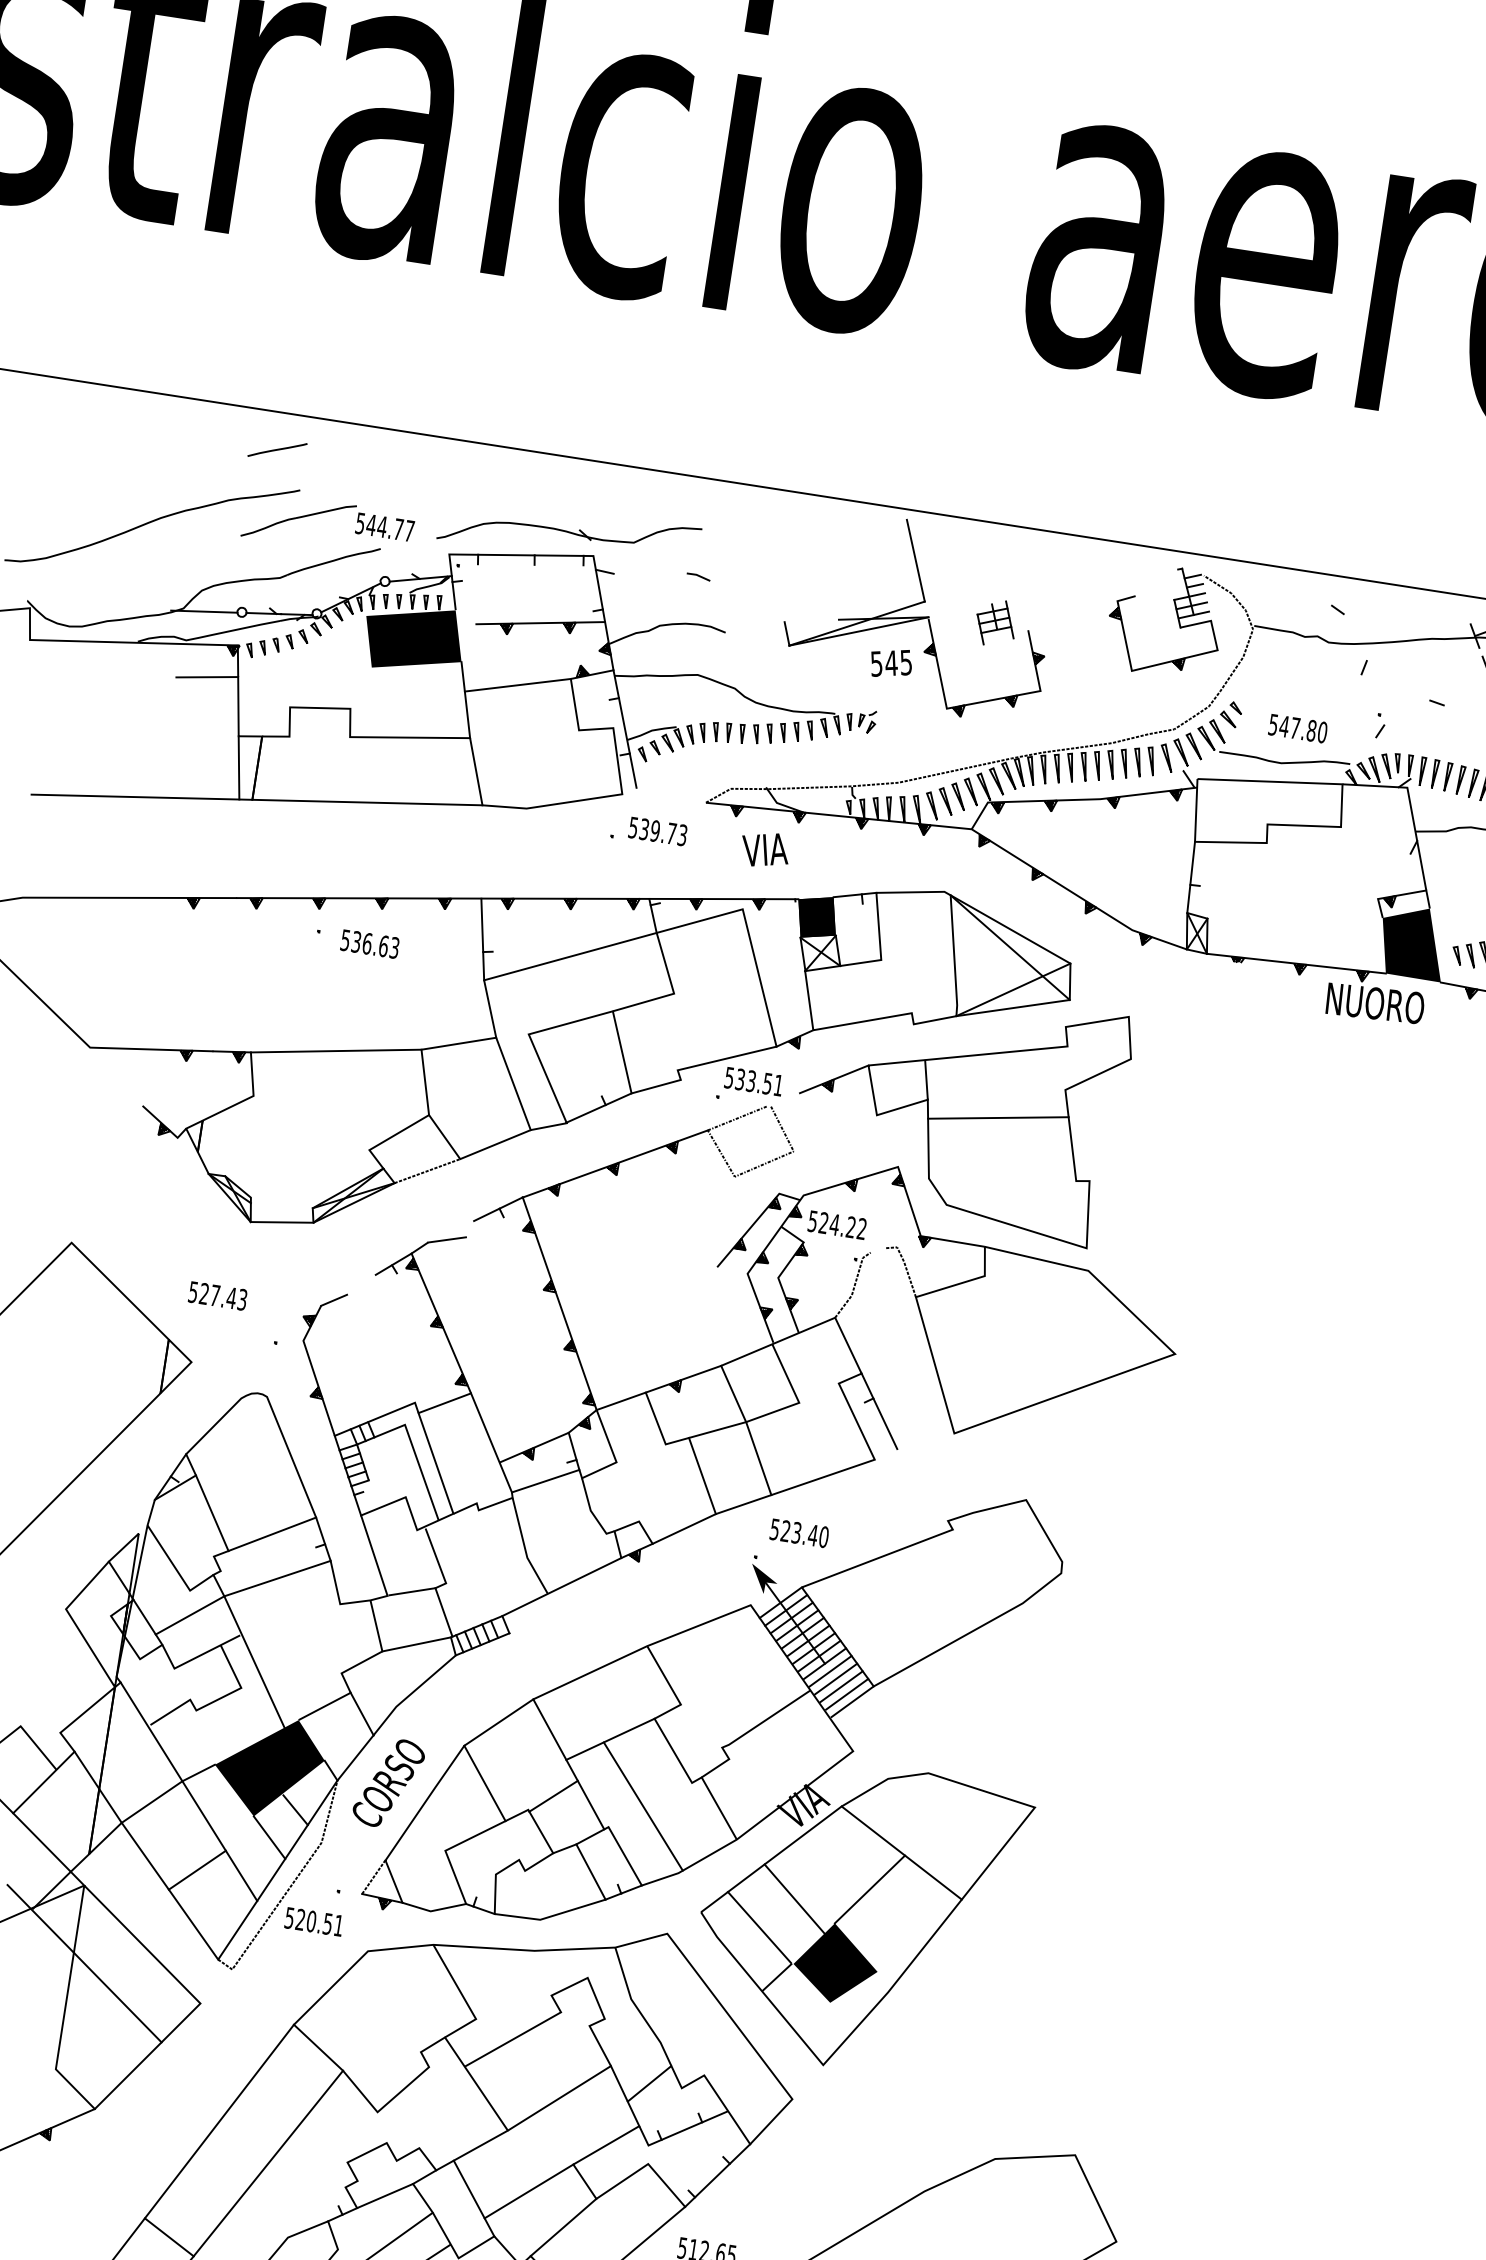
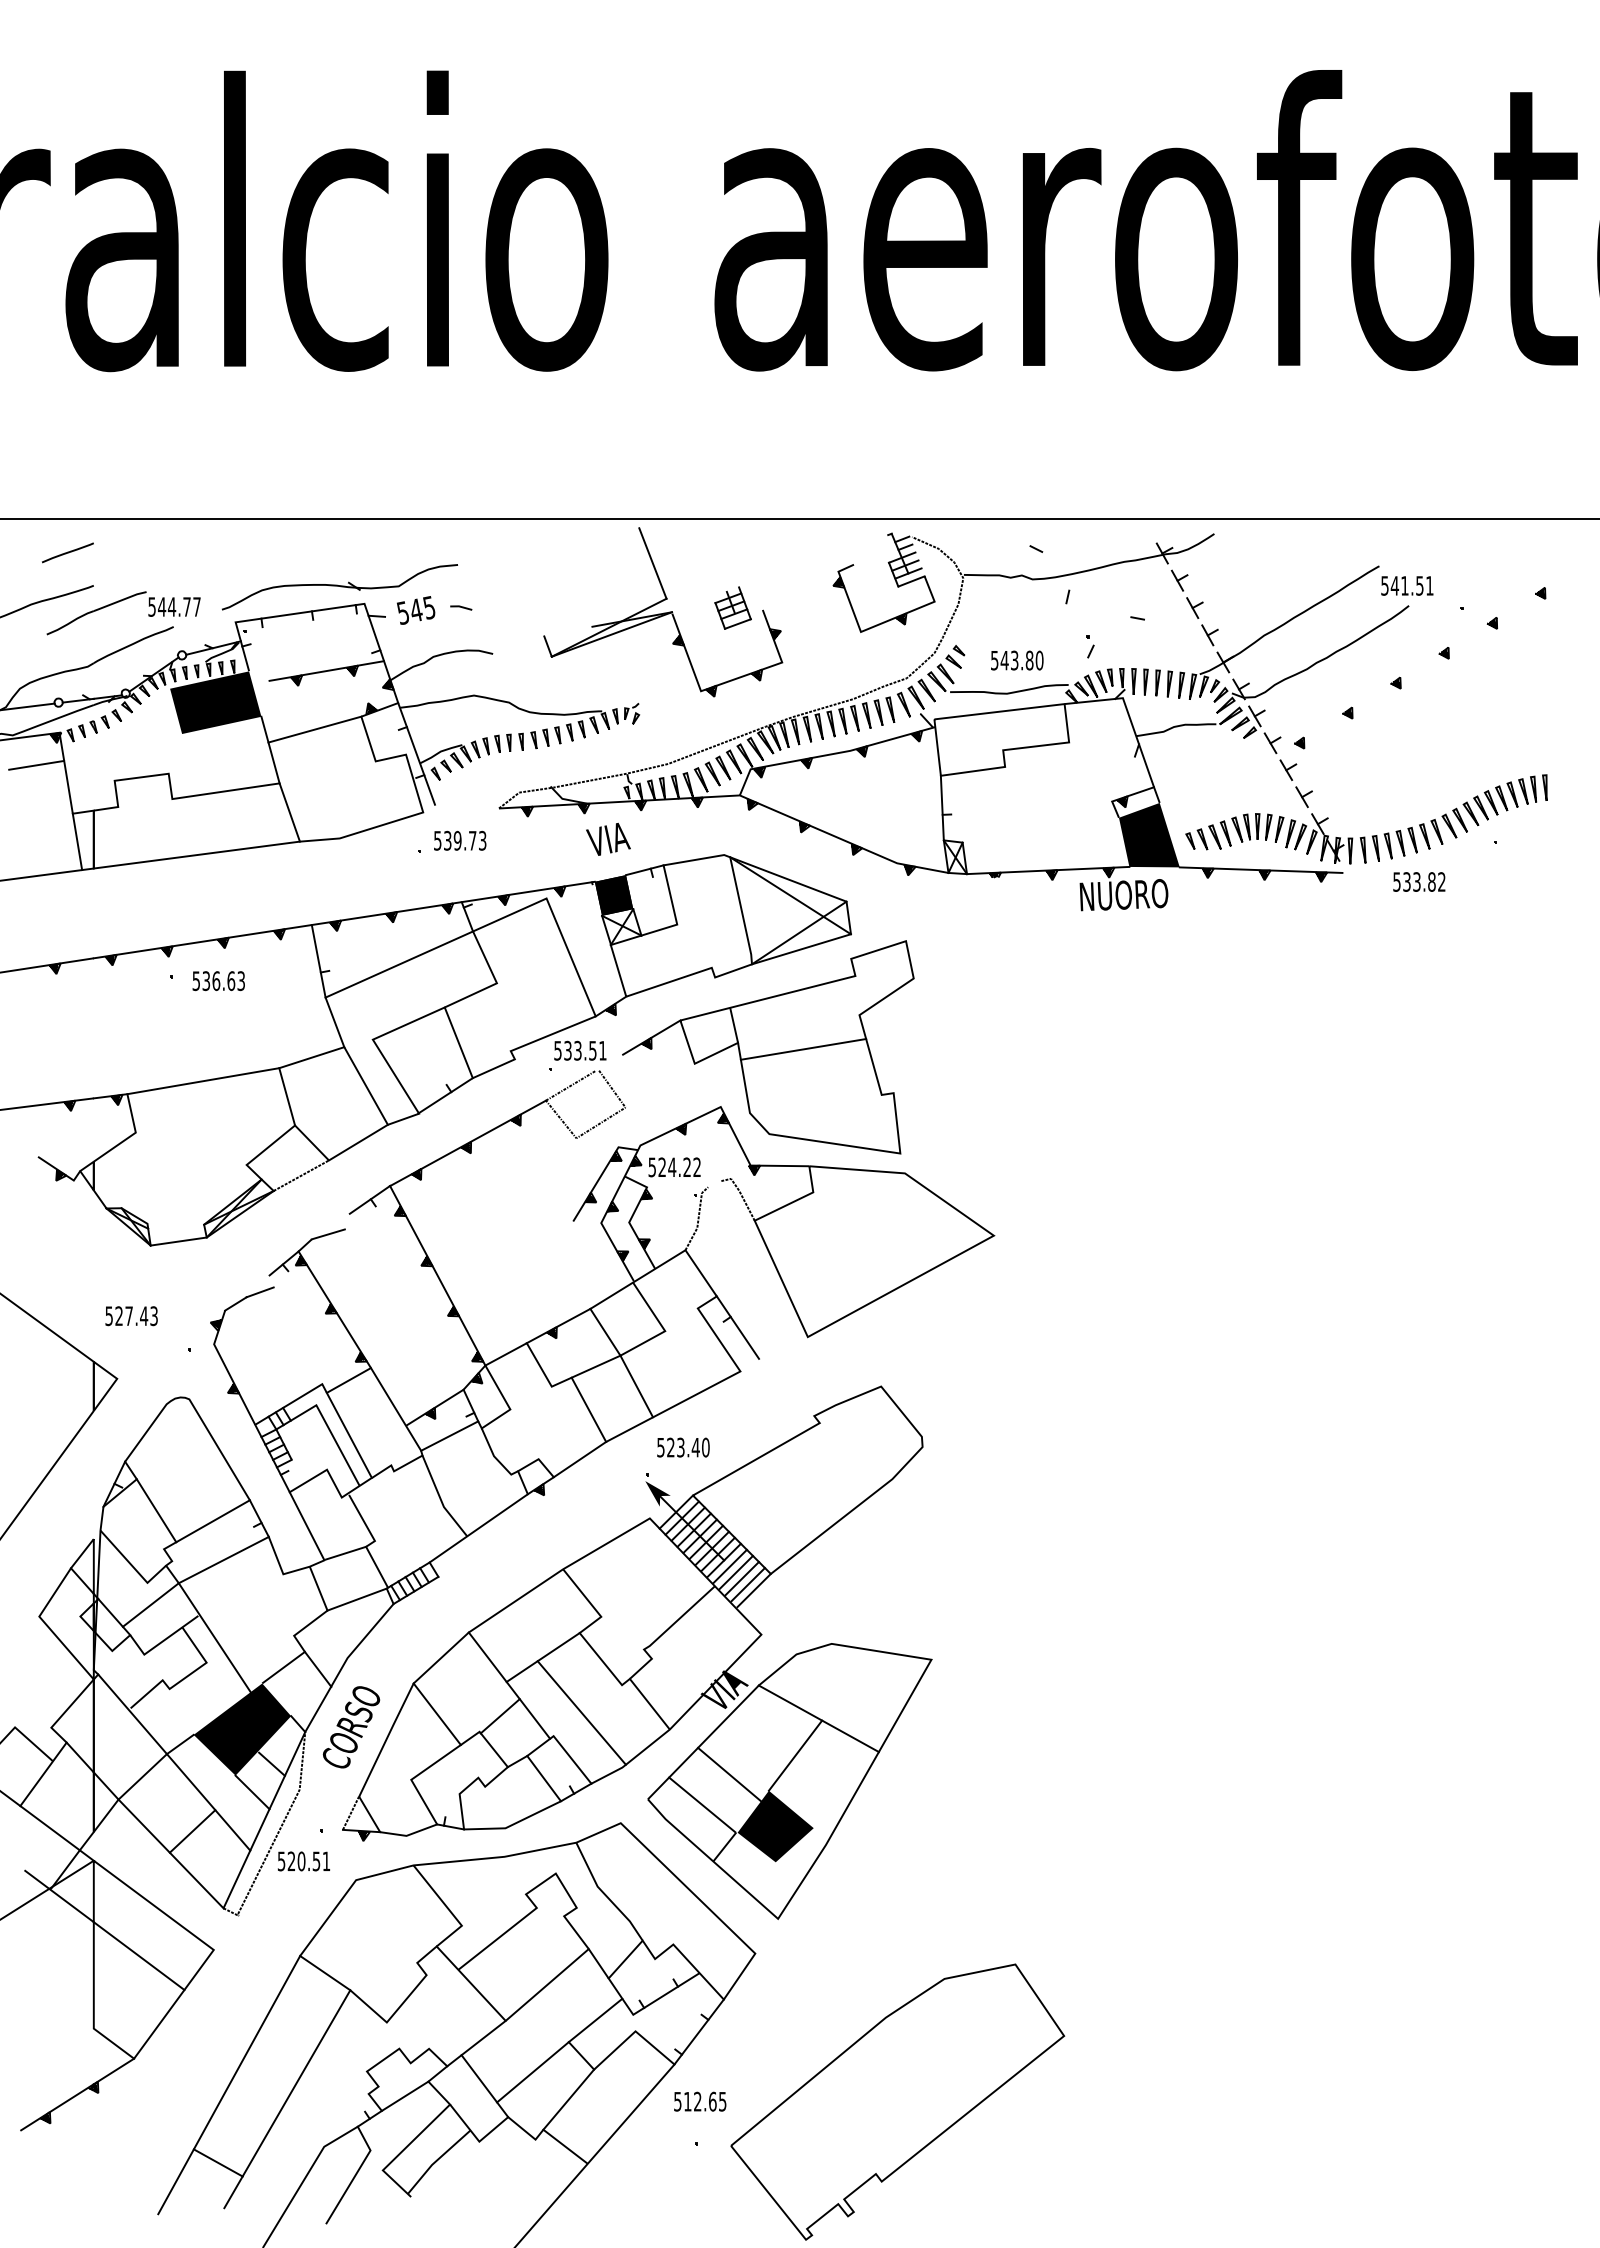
line: (998, 640) -> (737, 623), added
text: (891, 663) -> (416, 610), moved
text: (1295, 728) -> (1014, 660), 547.80 -> 543.80
text: (765, 848) -> (608, 838), moved
line: (361, 1291) -> (259, 1292), added

